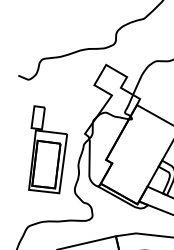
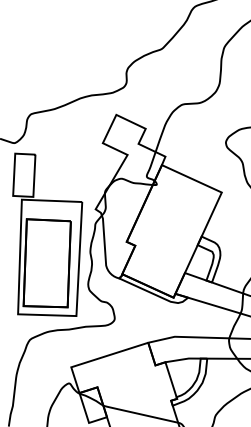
part: (47, 149) -> (47, 234), size x1.43

